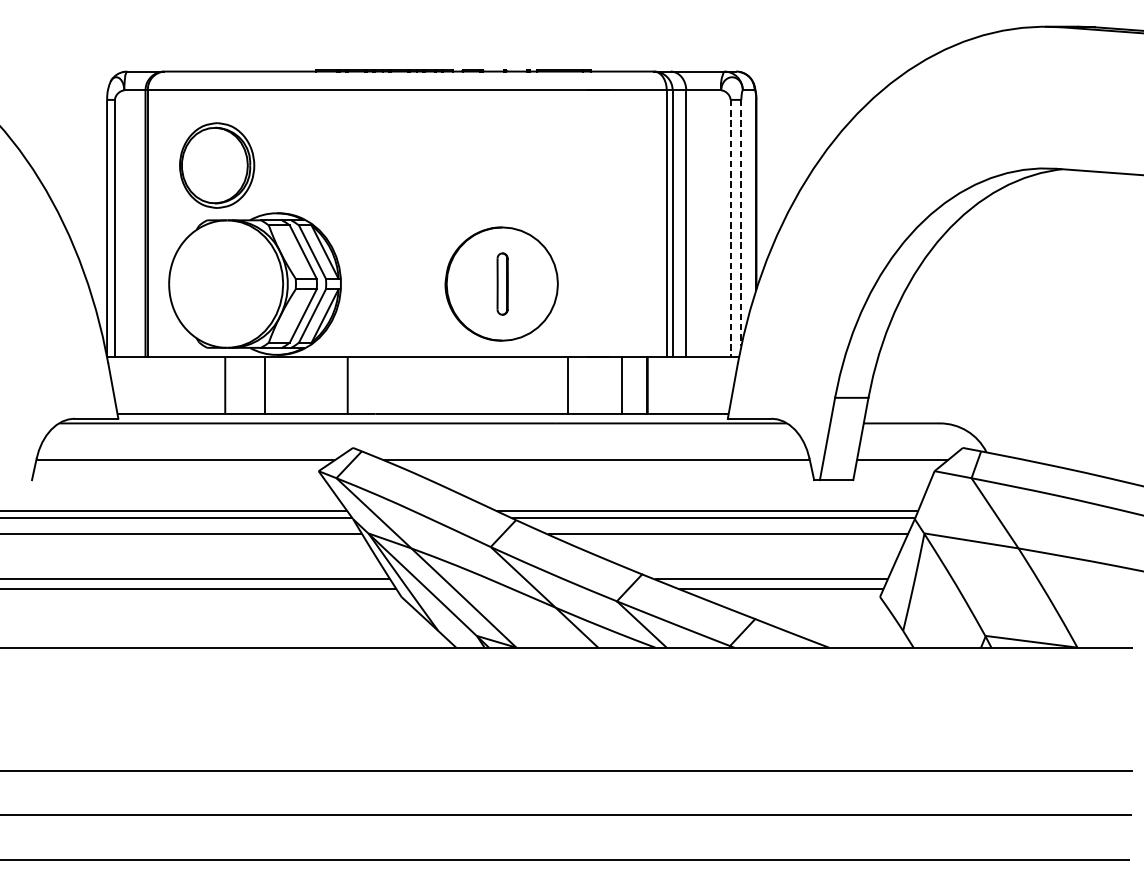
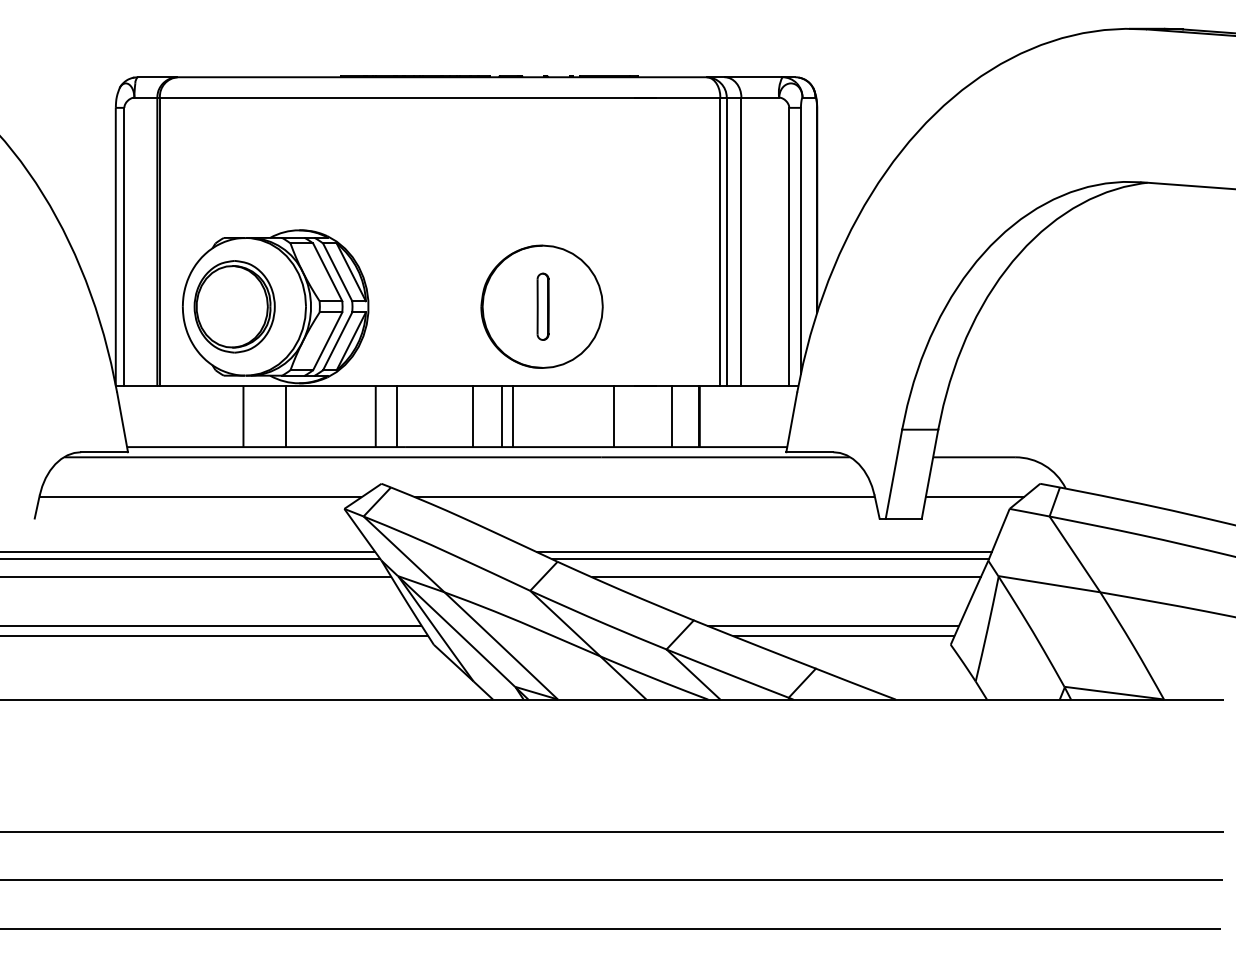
part: (216, 165) -> (234, 306), moved
line: (740, 222) -> (800, 240), dashed -> solid
line: (730, 229) -> (789, 247), dashed -> solid
line: (367, 385) -> (397, 416), added
line: (437, 385) -> (472, 416), added
line: (465, 385) -> (502, 416), added
line: (475, 385) -> (513, 416), added

